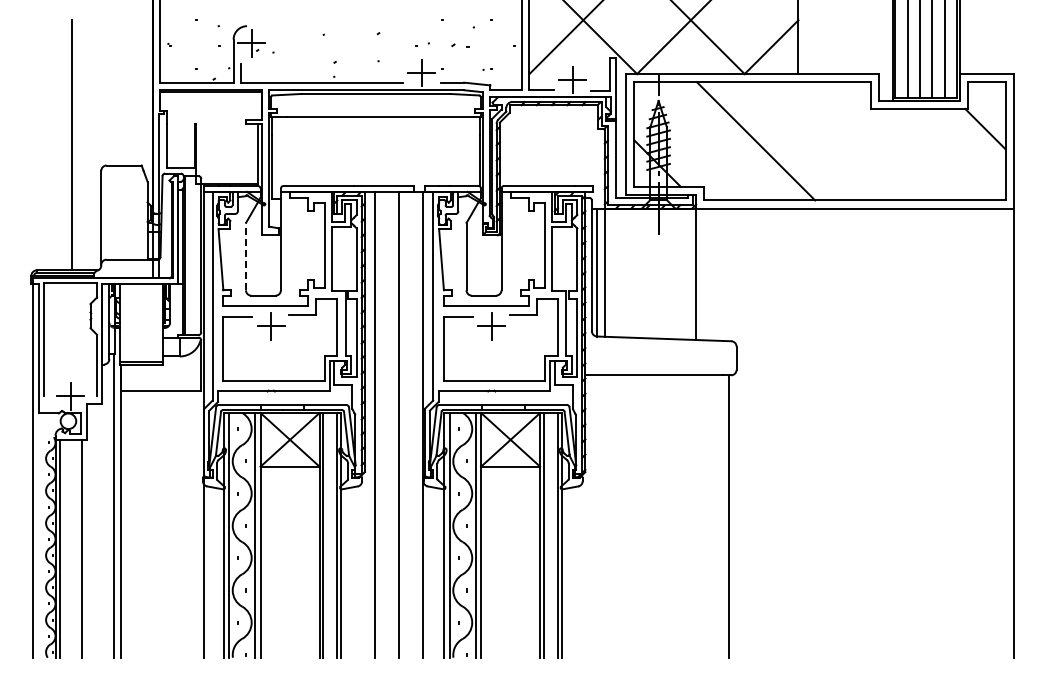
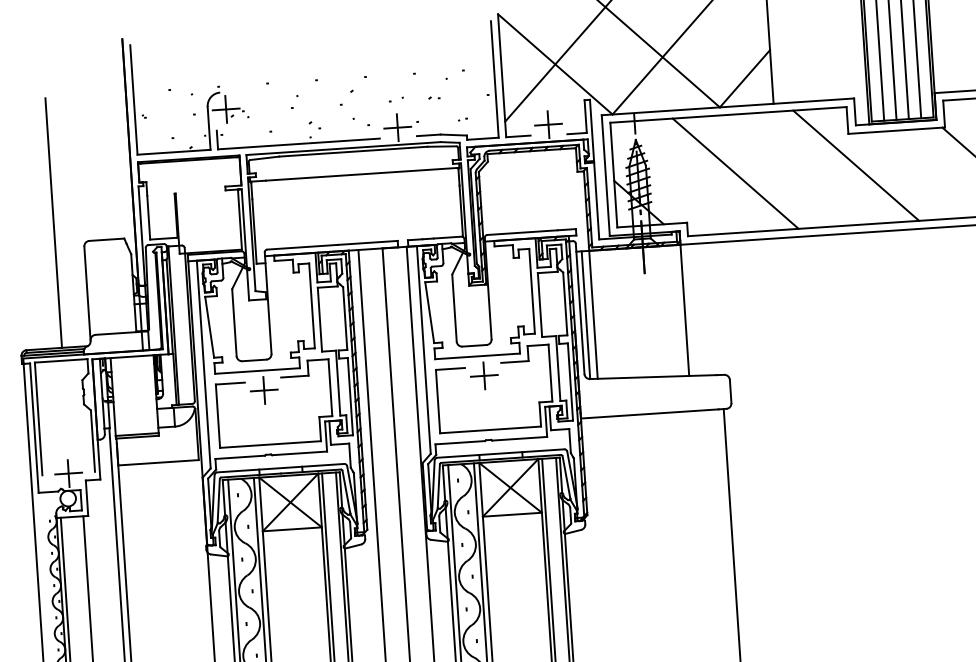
part: (460, 45) -> (434, 97), size x0.62
line: (876, 141) -> (855, 165), added
line: (245, 256) -> (233, 322), dashed -> solid

